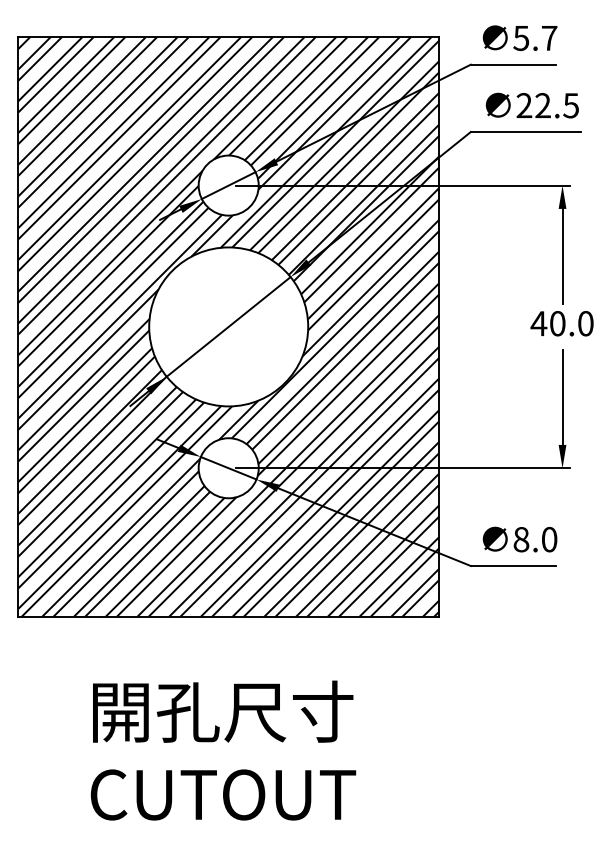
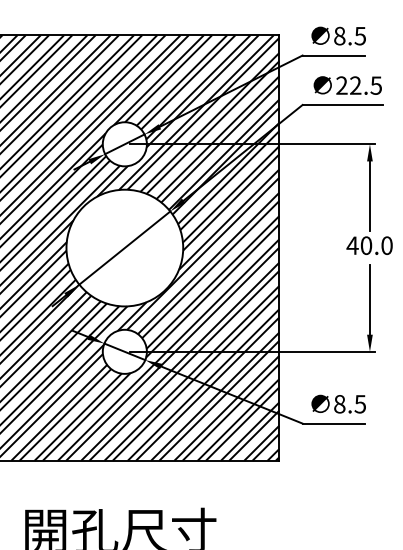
text: (535, 37) -> (350, 35), 5.7 -> 8.5
text: (549, 539) -> (360, 404), 8.0 -> 8.5

